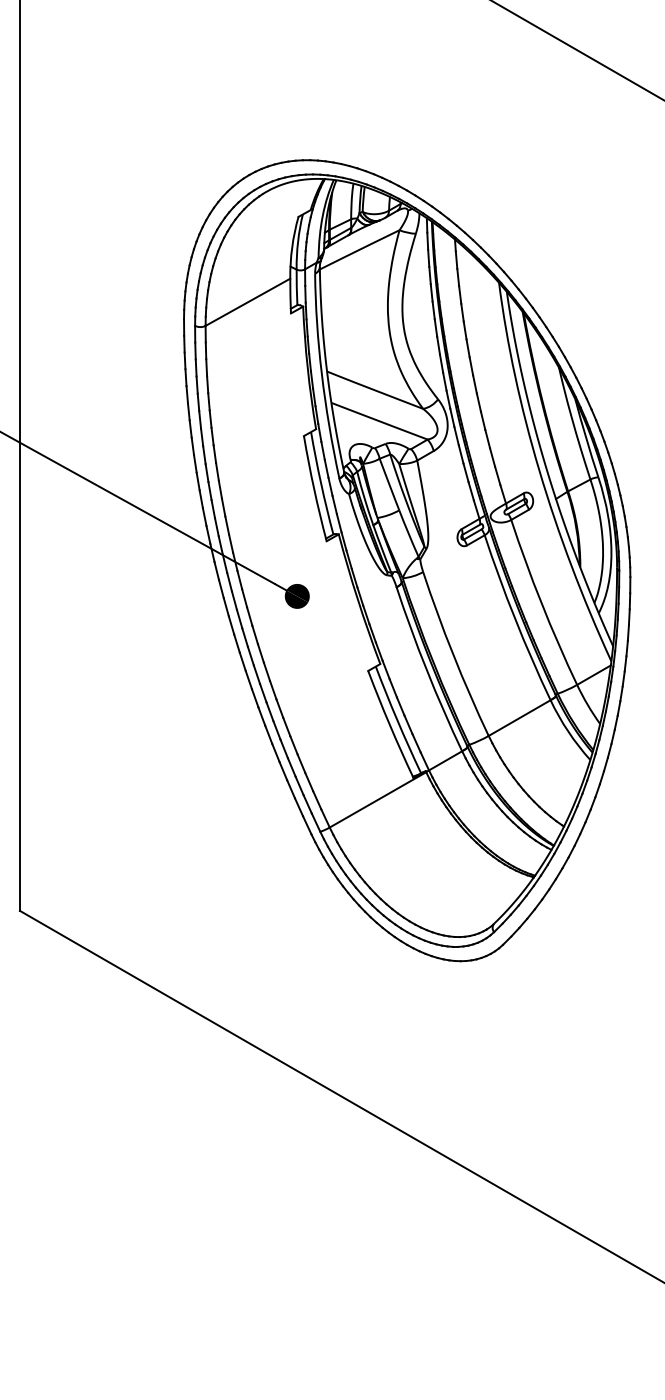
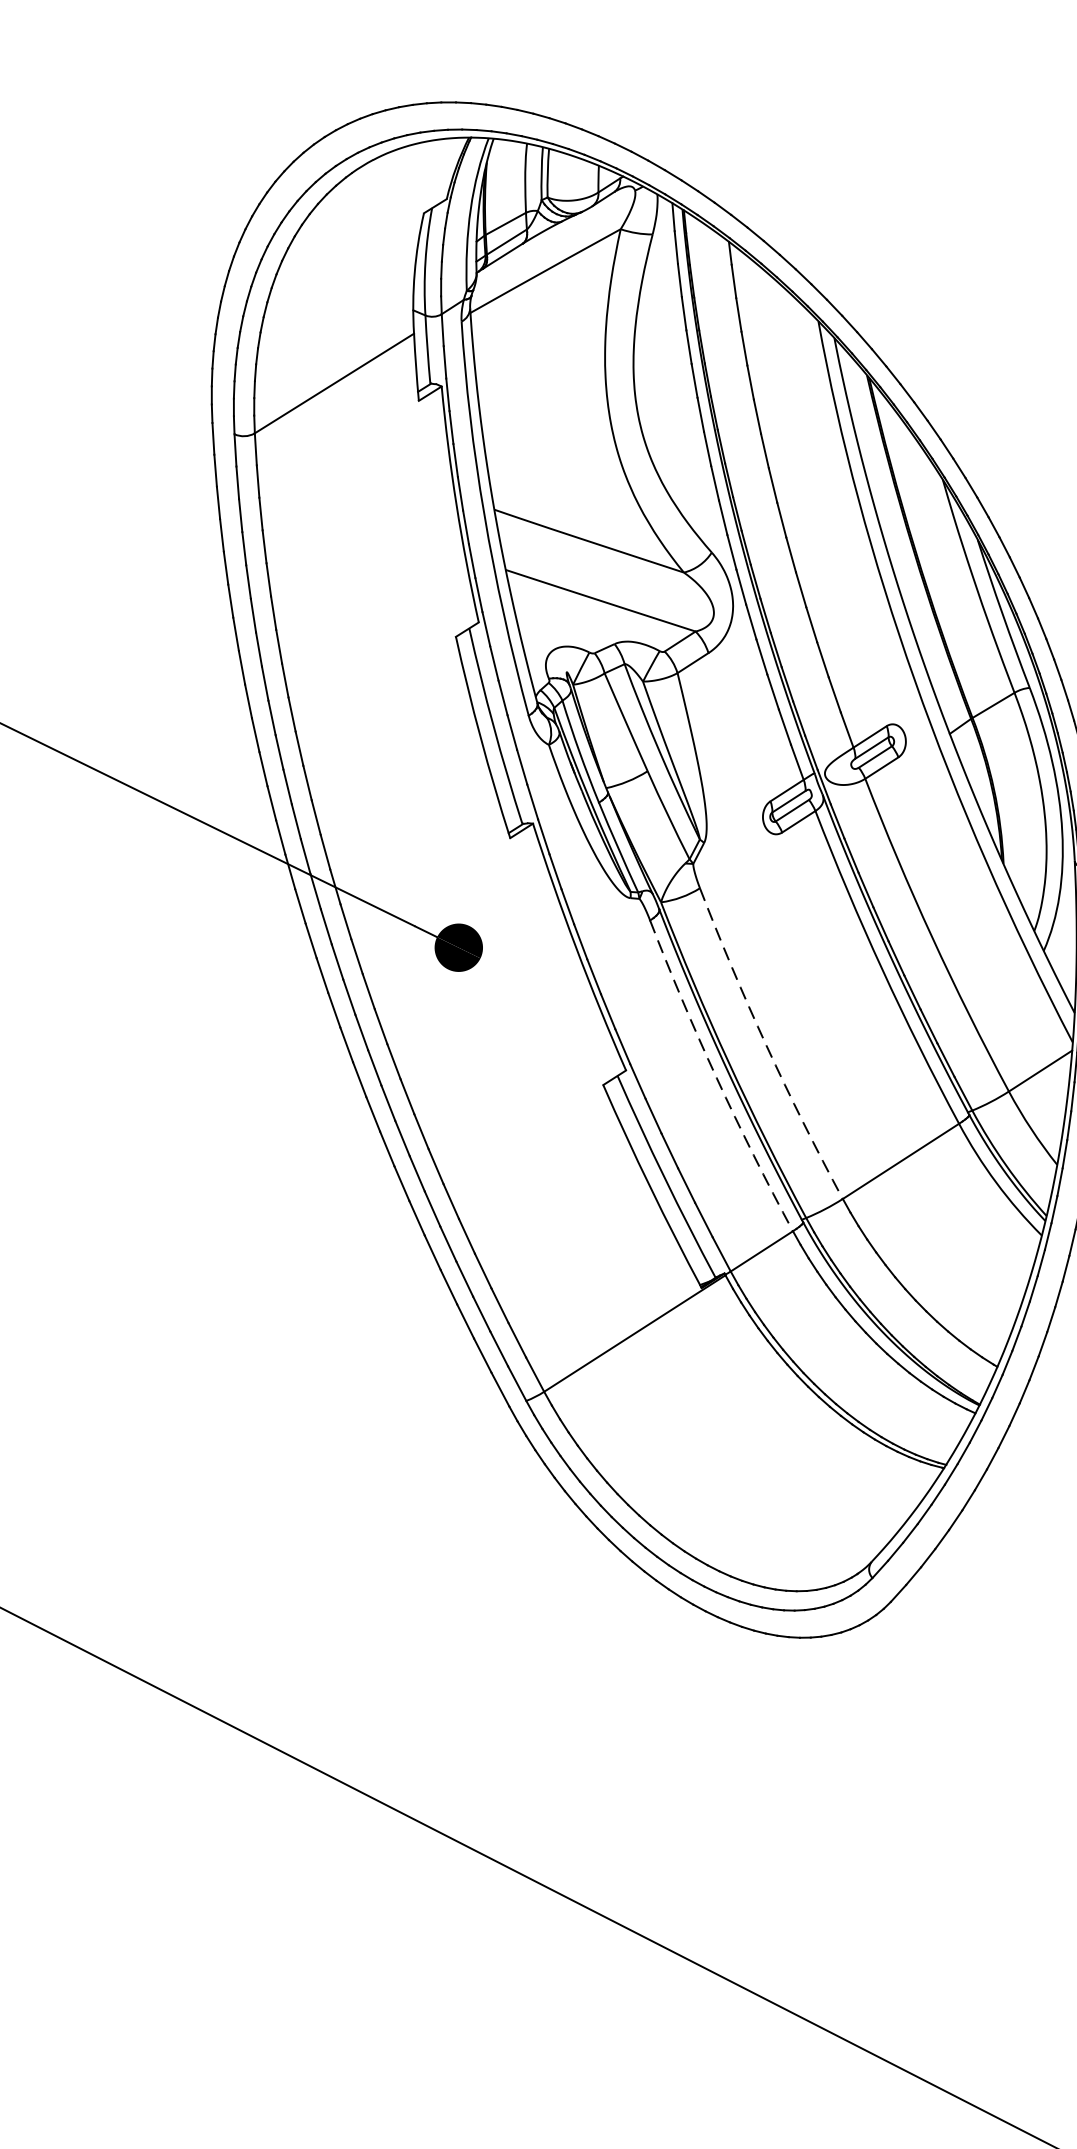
arc: (453, 655) -> (766, 1046), solid -> dashed
arc: (426, 670) -> (716, 1078), solid -> dashed

